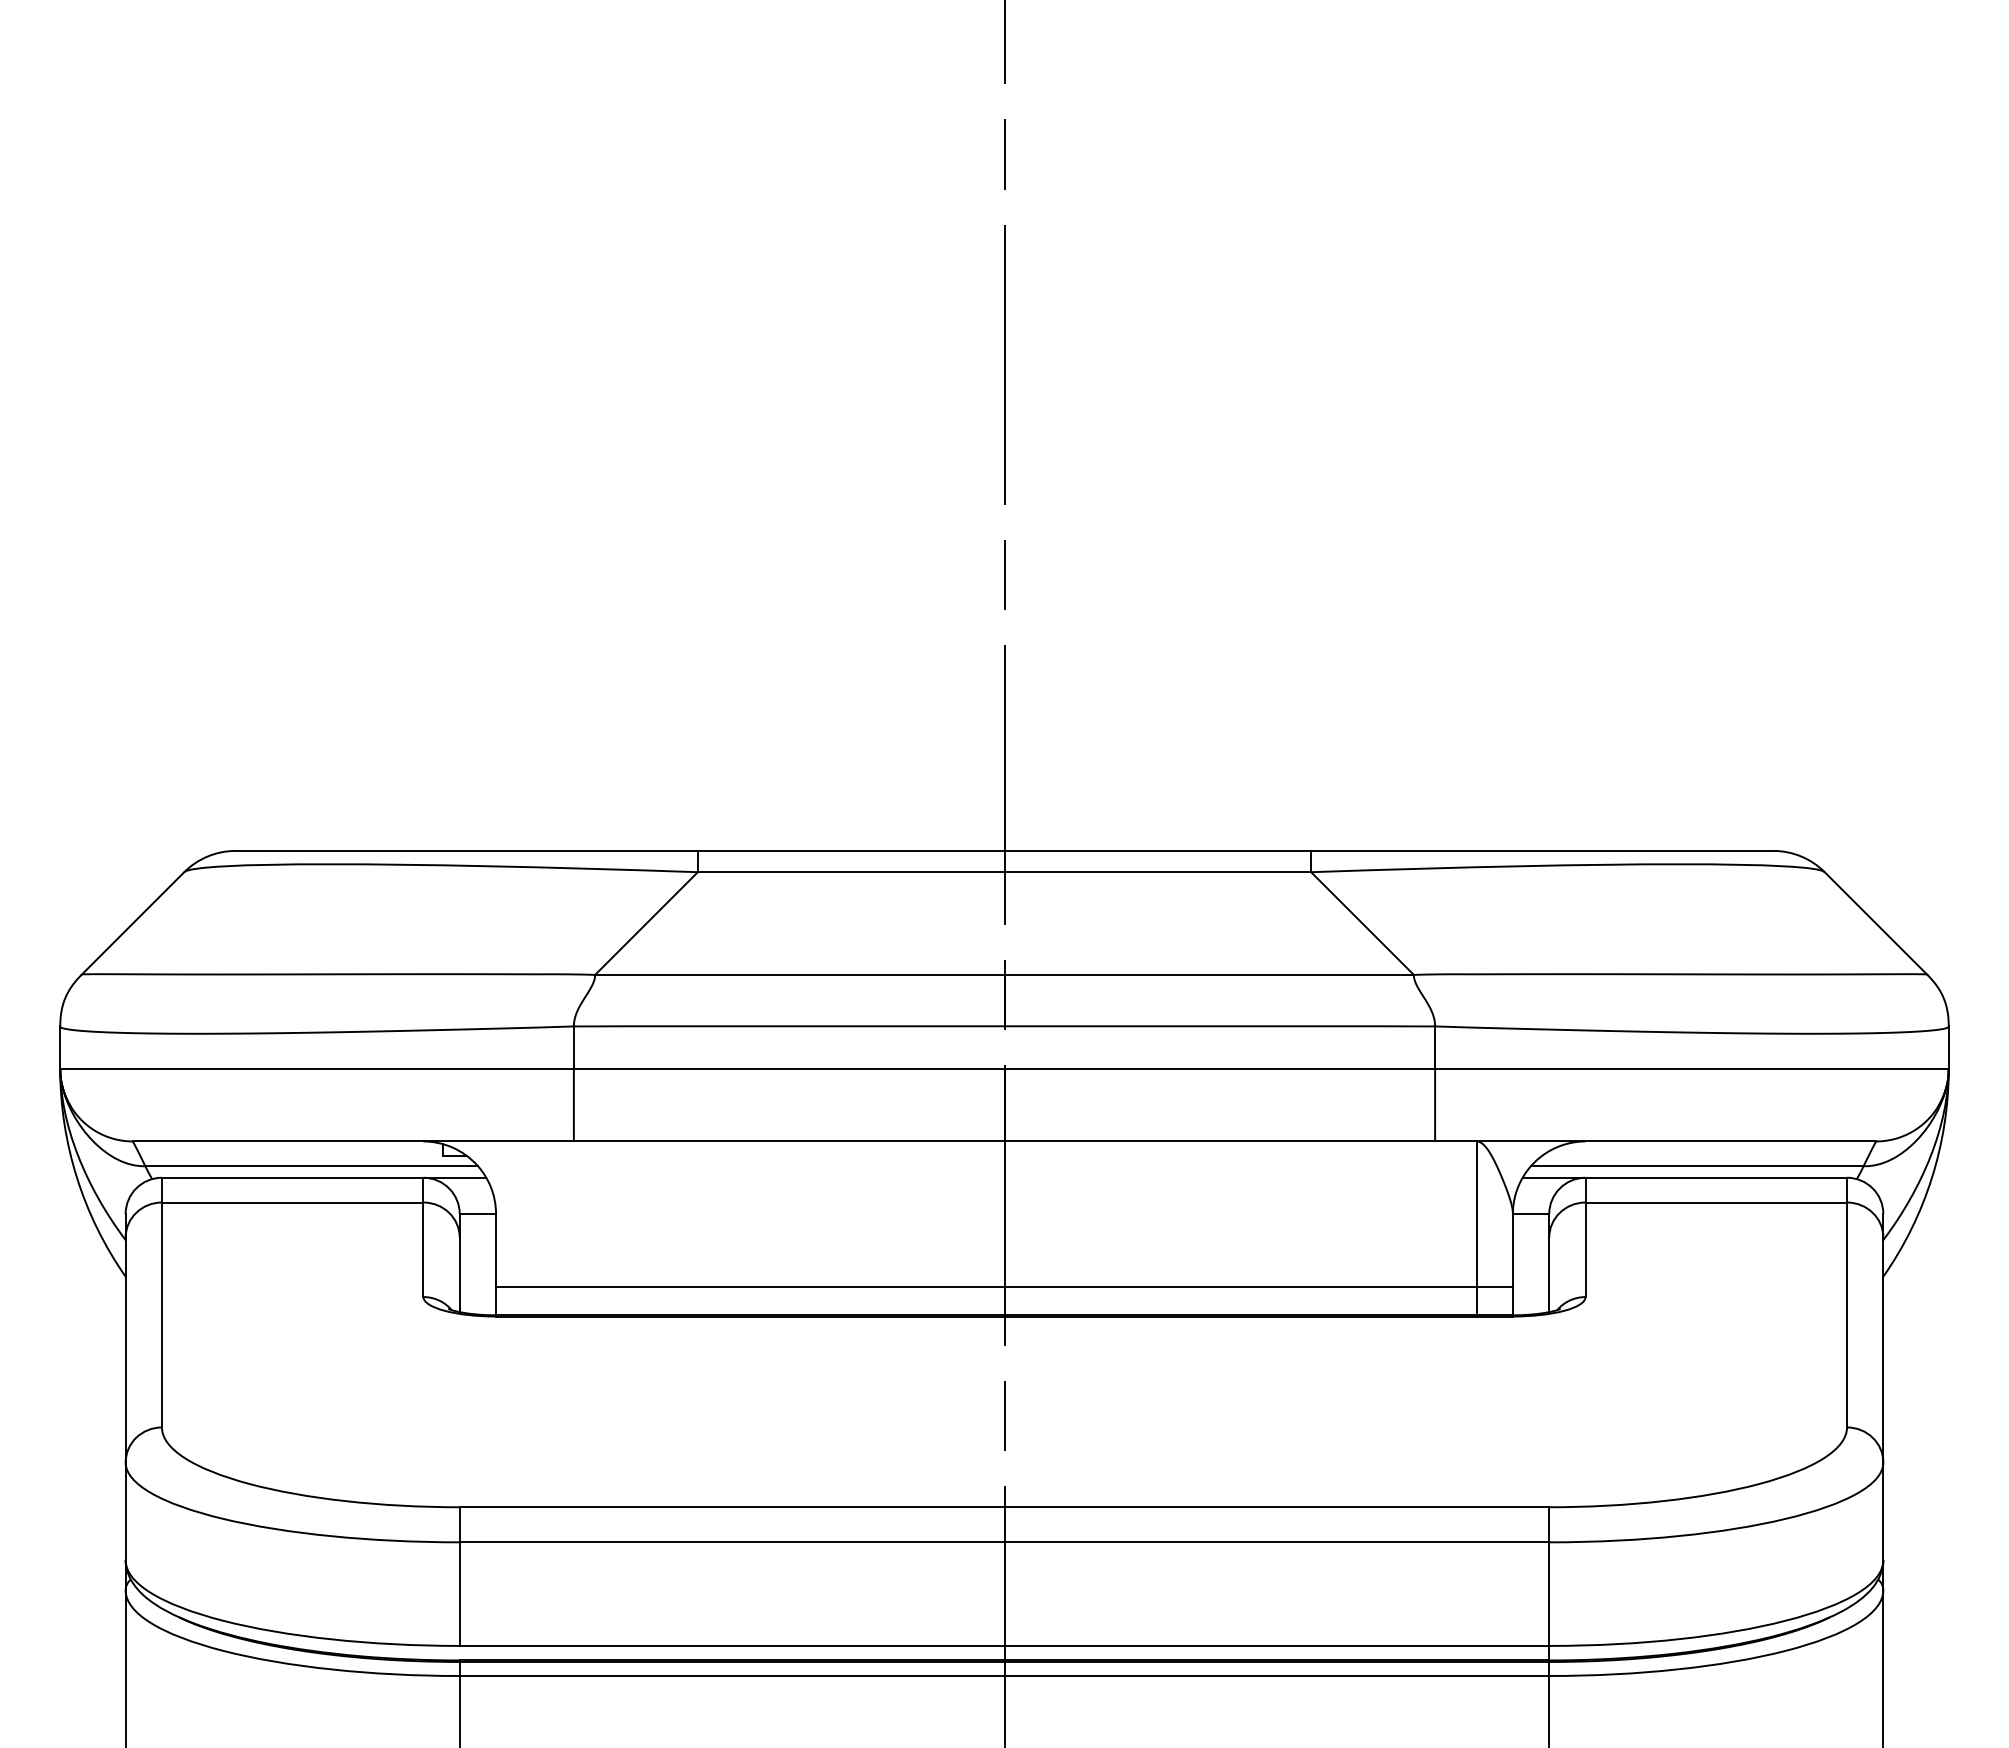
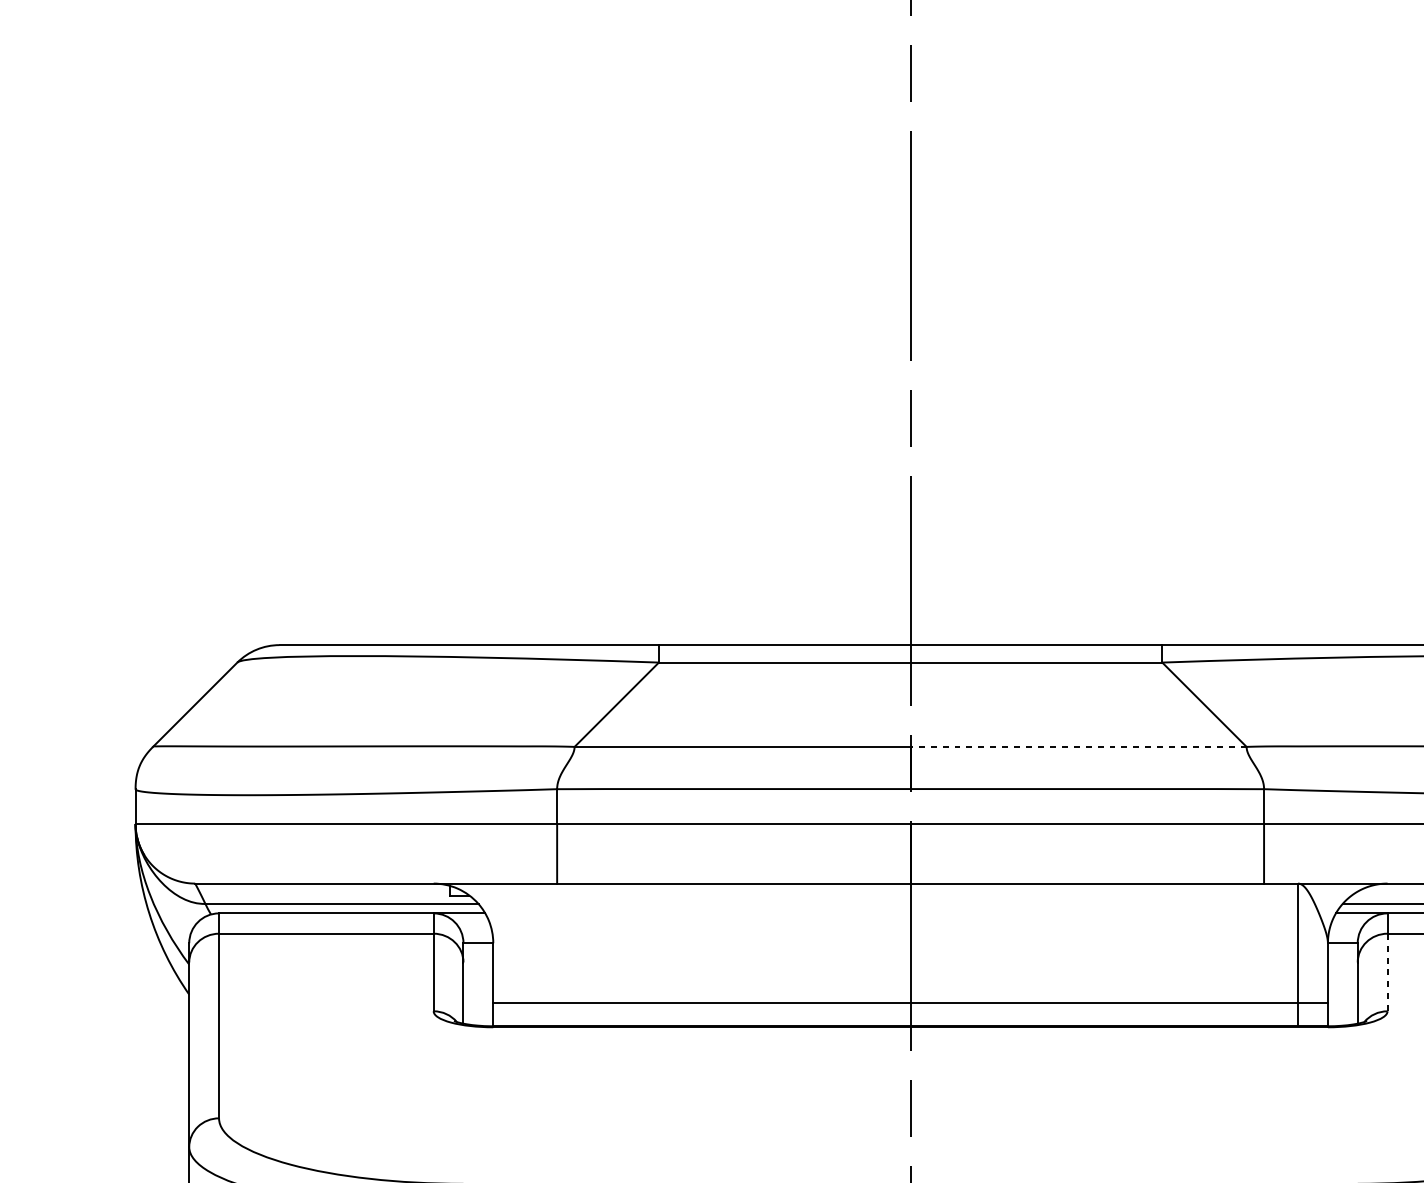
line: (1209, 974) -> (1078, 746), solid -> dashed
line: (1585, 1250) -> (1387, 973), solid -> dashed

